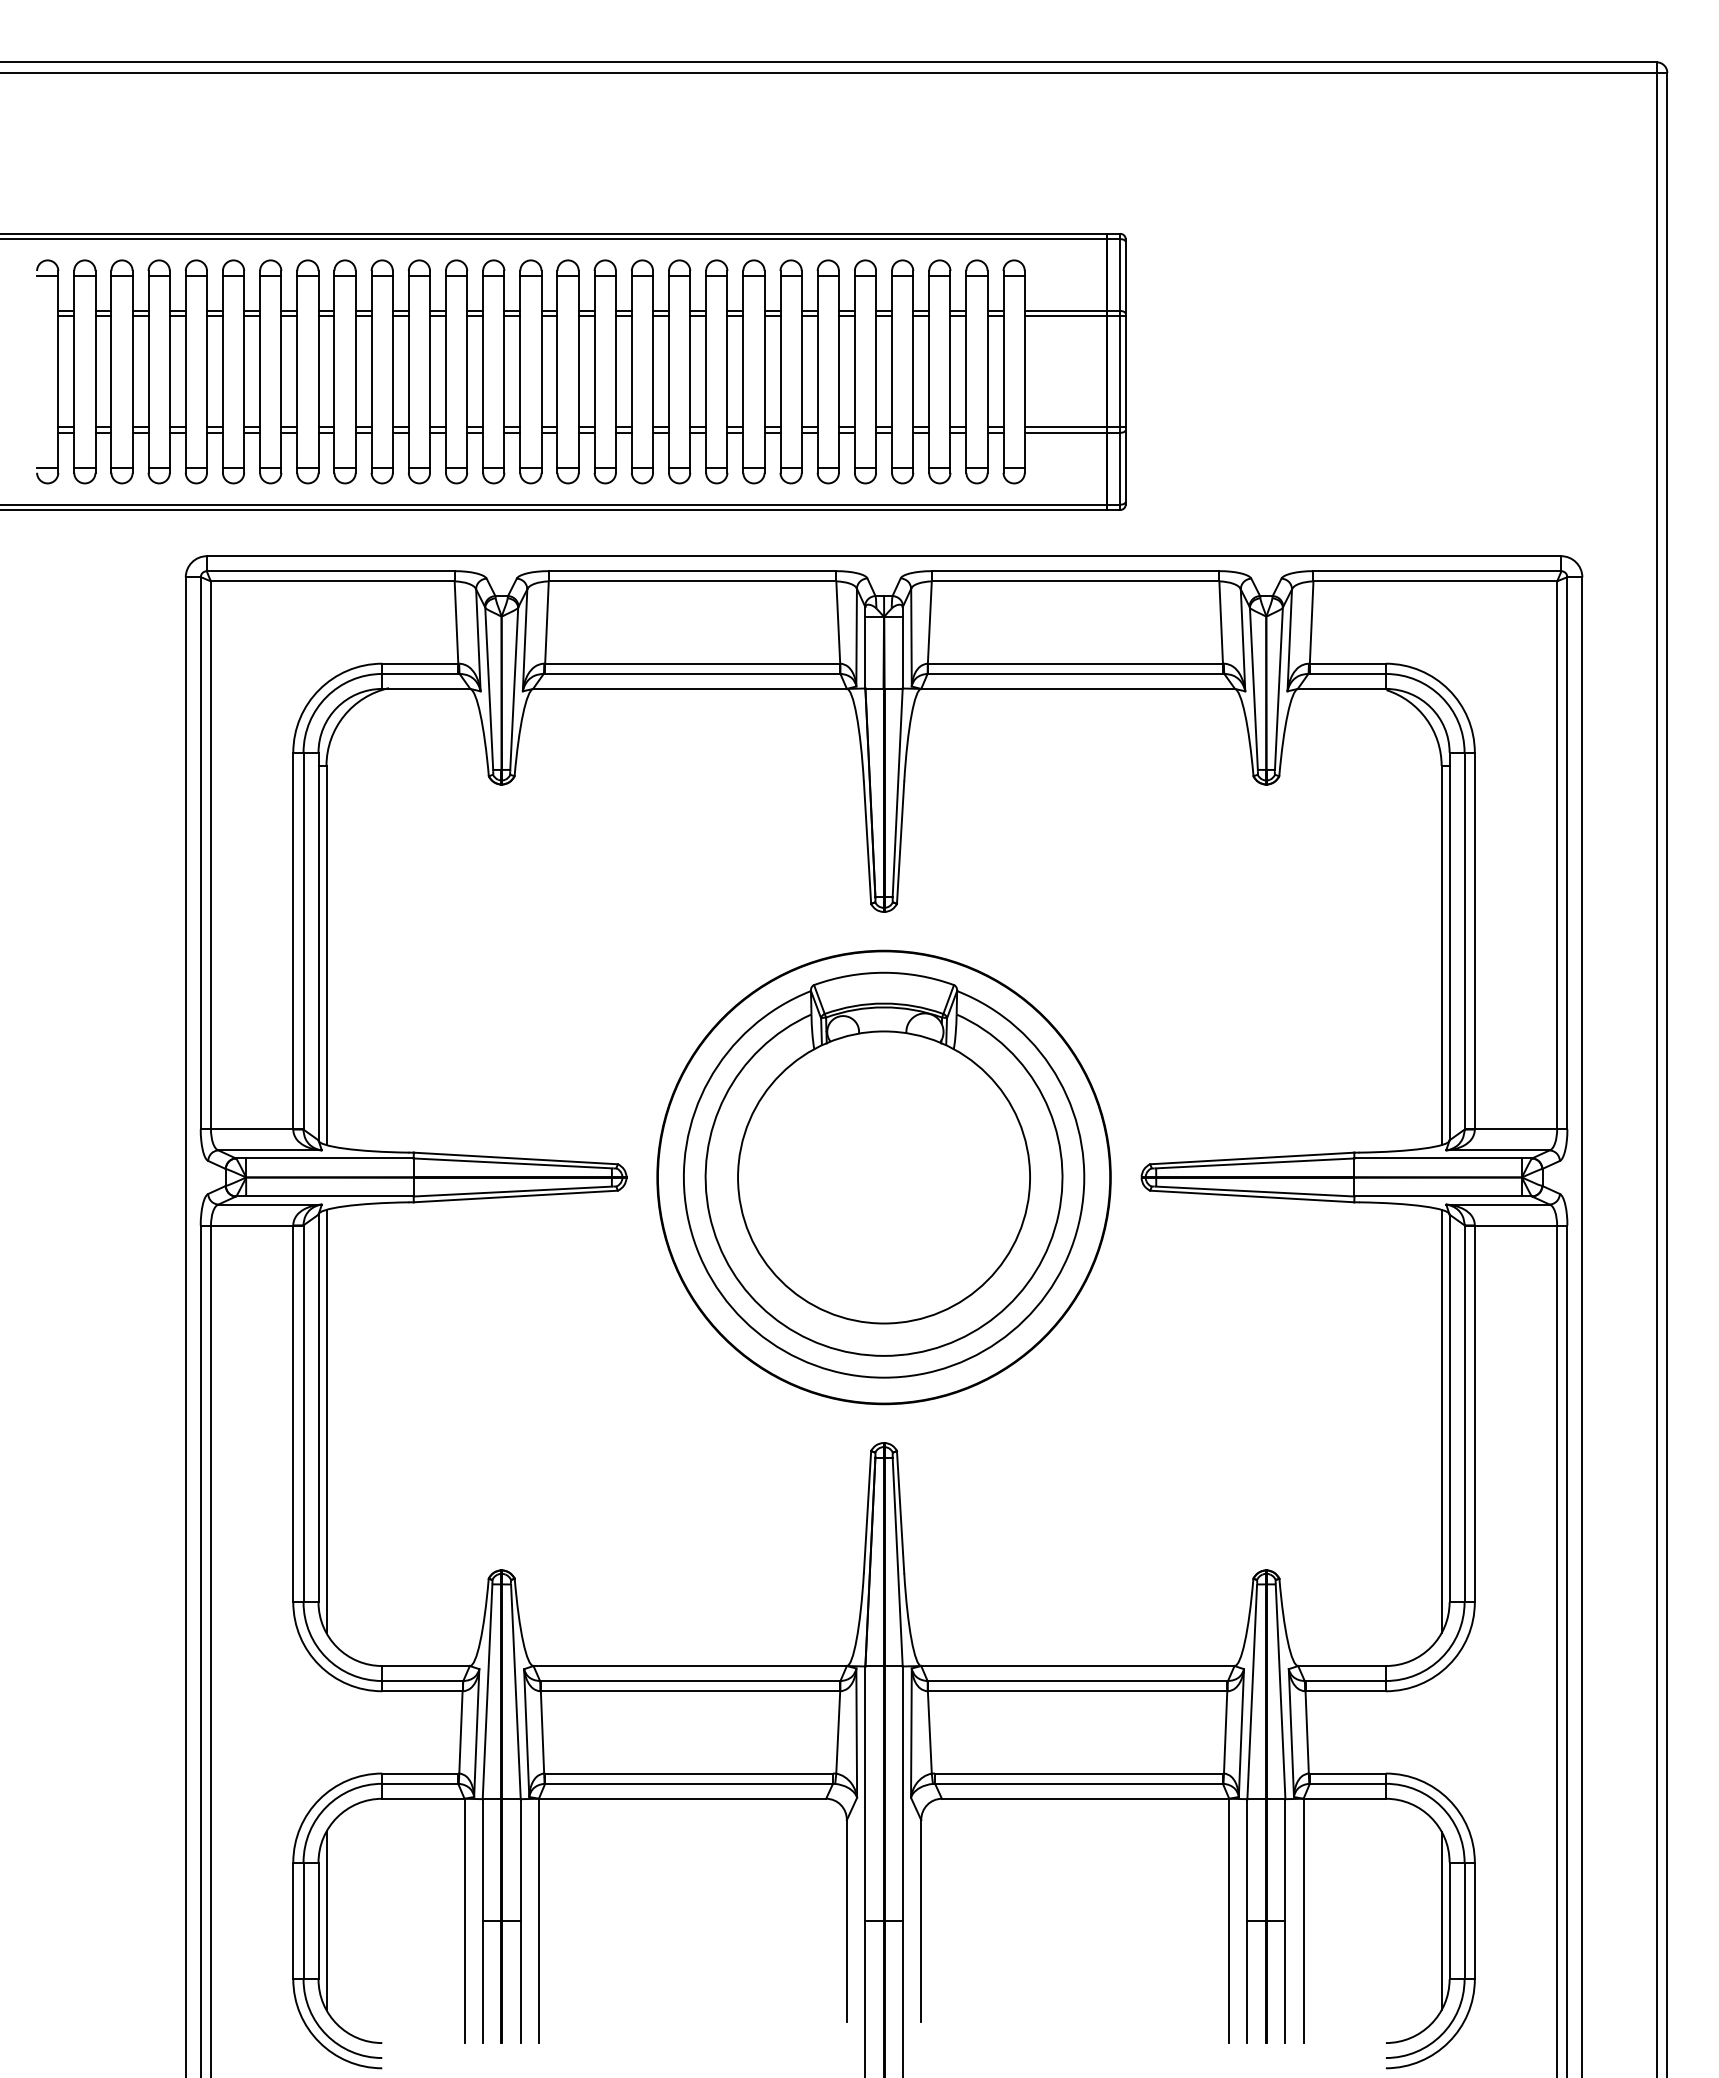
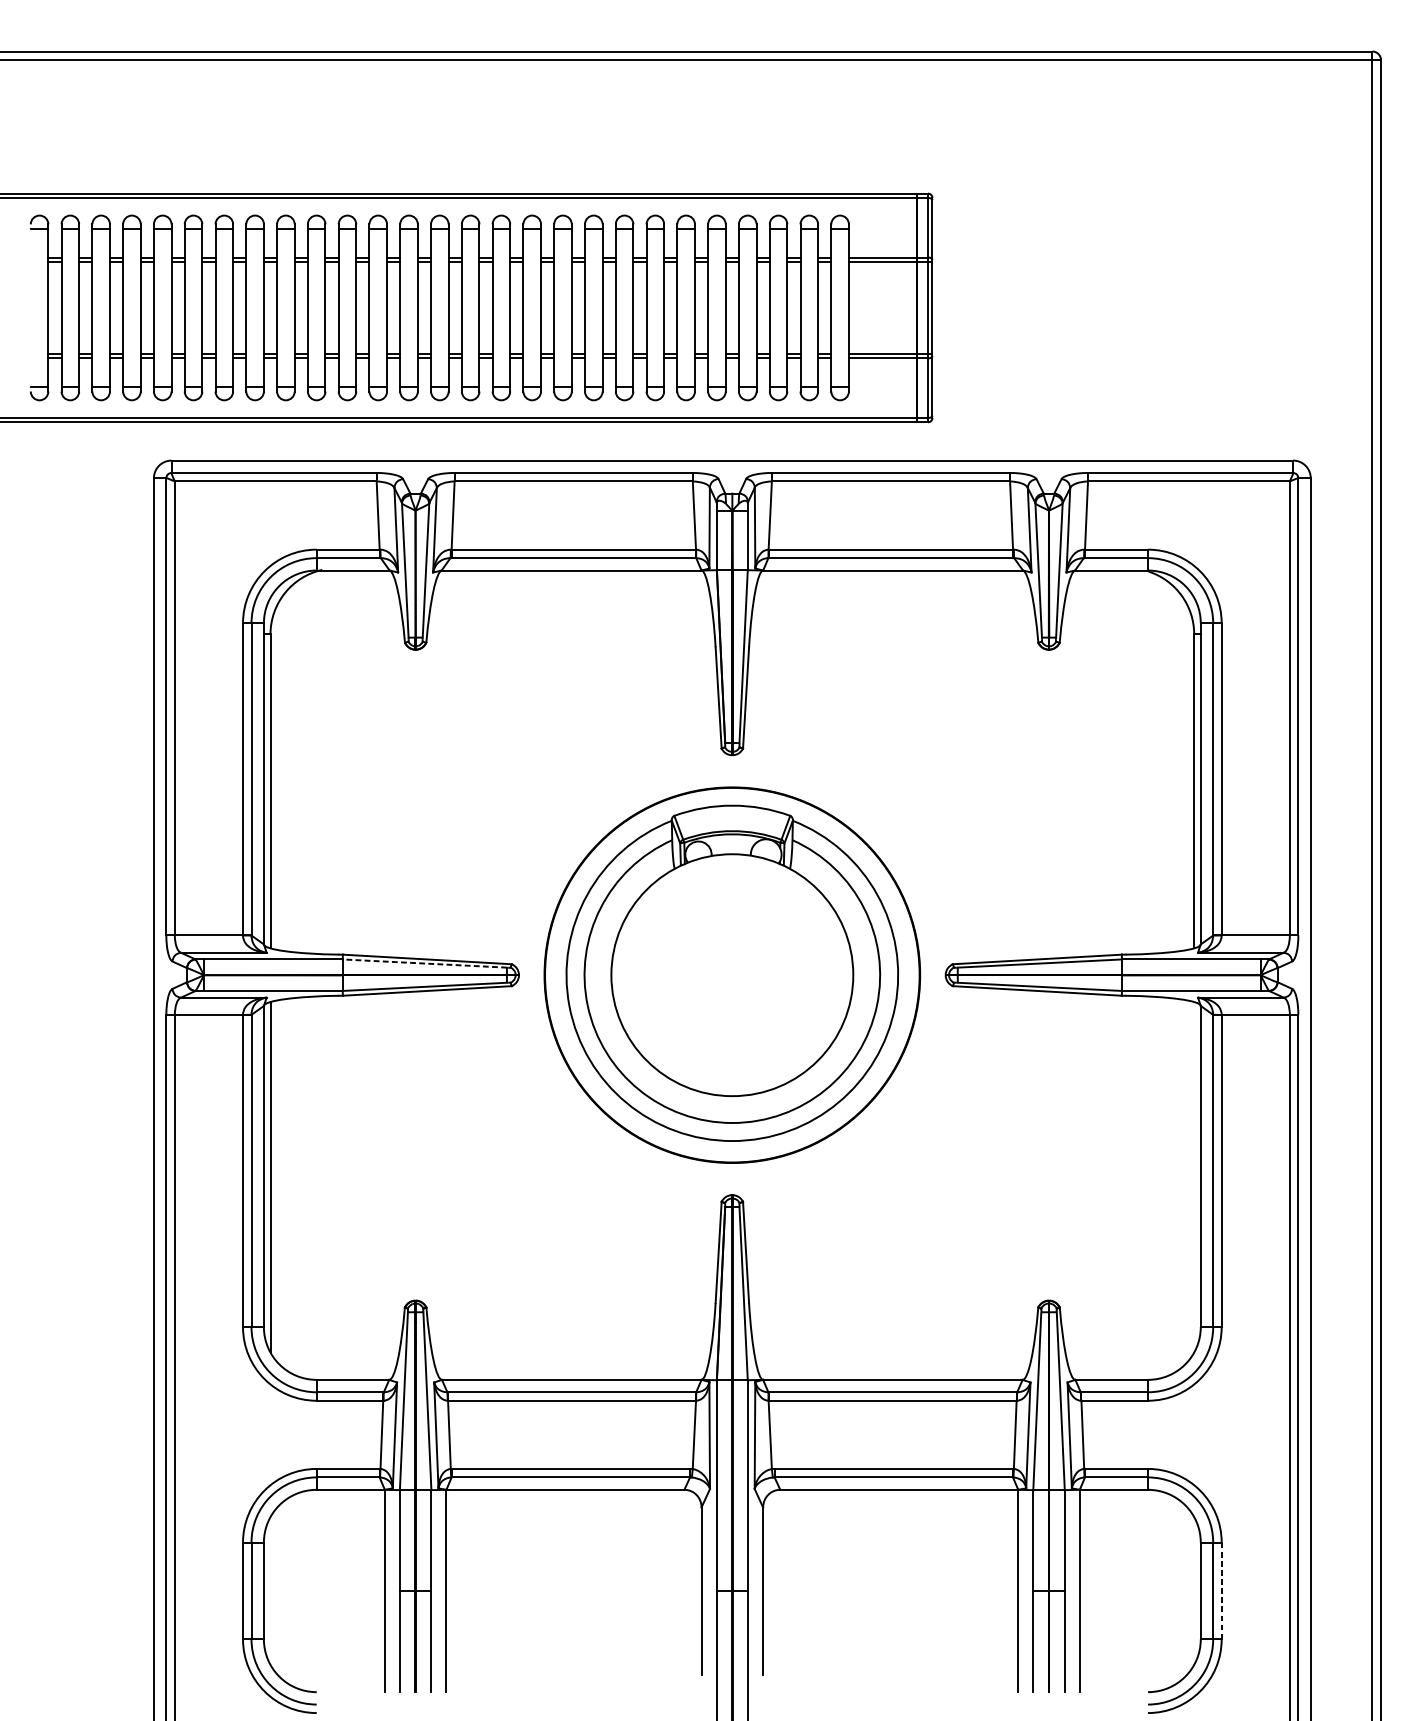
line: (512, 1163) -> (424, 963), solid -> dashed
line: (1441, 1420) -> (1194, 1176), removed
line: (326, 1920) -> (270, 1590), removed
line: (1441, 1920) -> (1194, 1590), removed
line: (1474, 1921) -> (1221, 1591), solid -> dashed

